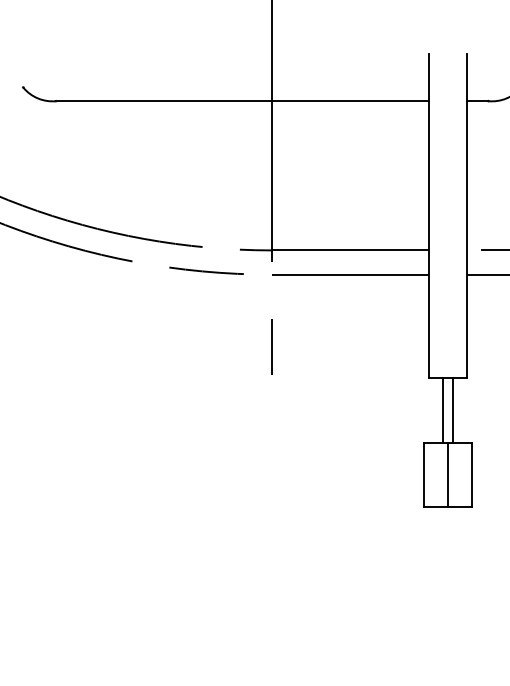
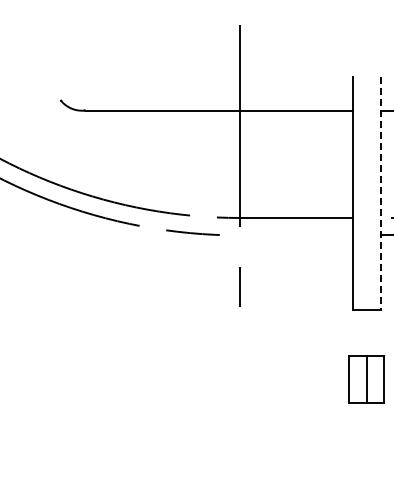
line: (467, 216) -> (380, 193), solid -> dashed
line: (350, 274) -> (296, 235), removed
line: (443, 409) -> (363, 332), removed
line: (453, 409) -> (370, 332), removed

